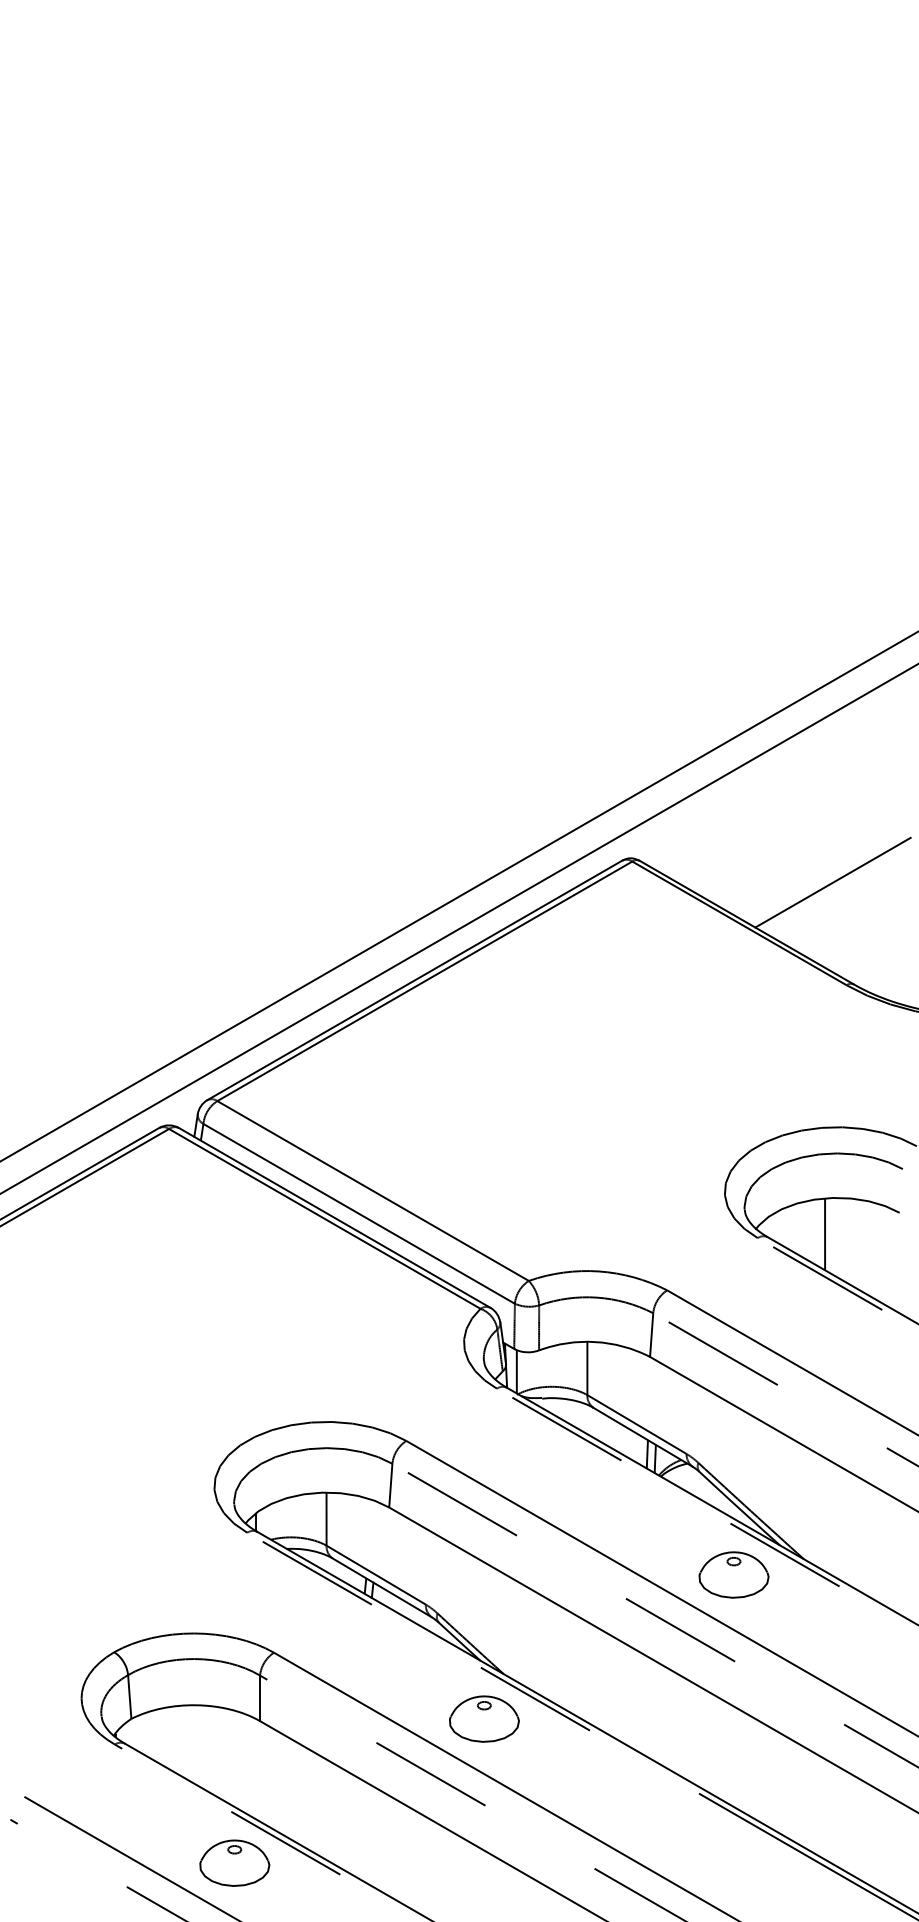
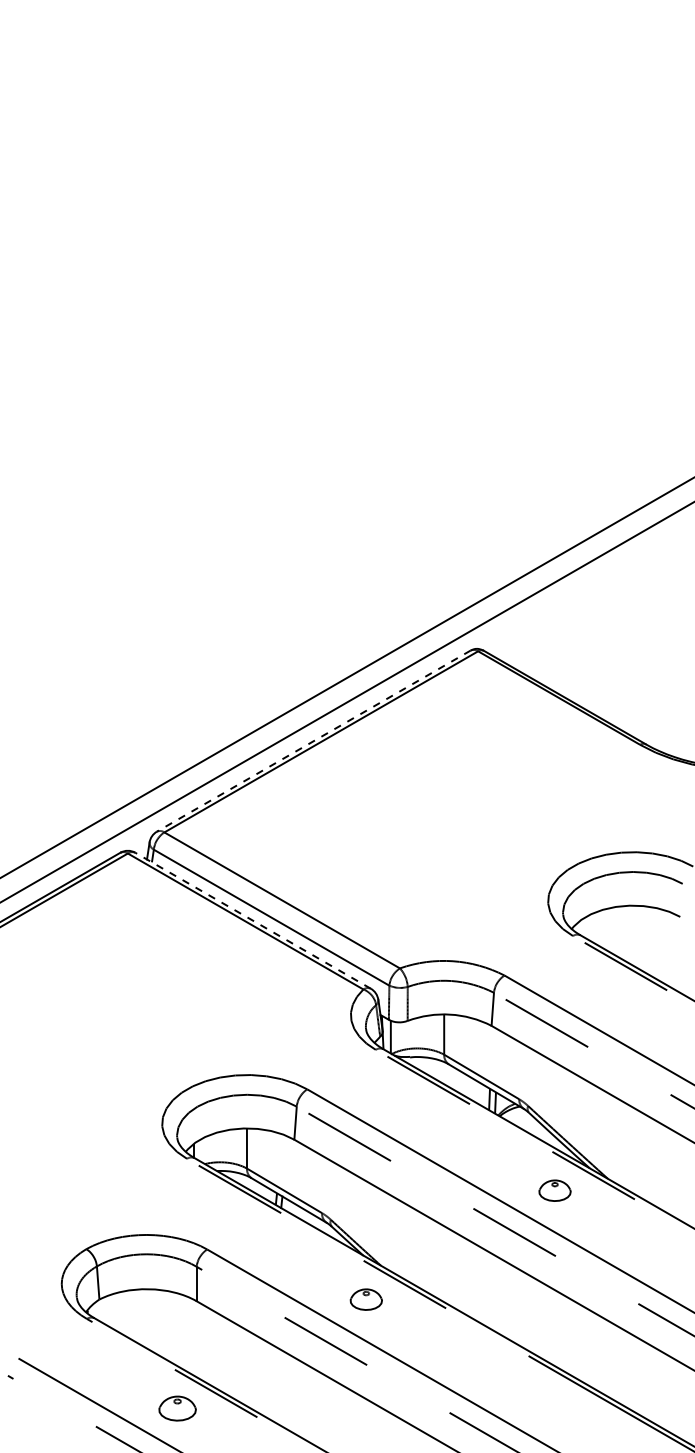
line: (832, 882) -> (629, 667), removed
line: (414, 980) -> (313, 741), solid -> dashed
line: (334, 1217) -> (252, 920), solid -> dashed
line: (825, 1234) -> (624, 933), removed
part: (733, 1574) -> (554, 1190), size x0.6
part: (484, 1718) -> (366, 1299), size x0.6
part: (234, 1862) -> (177, 1408), size x0.7

